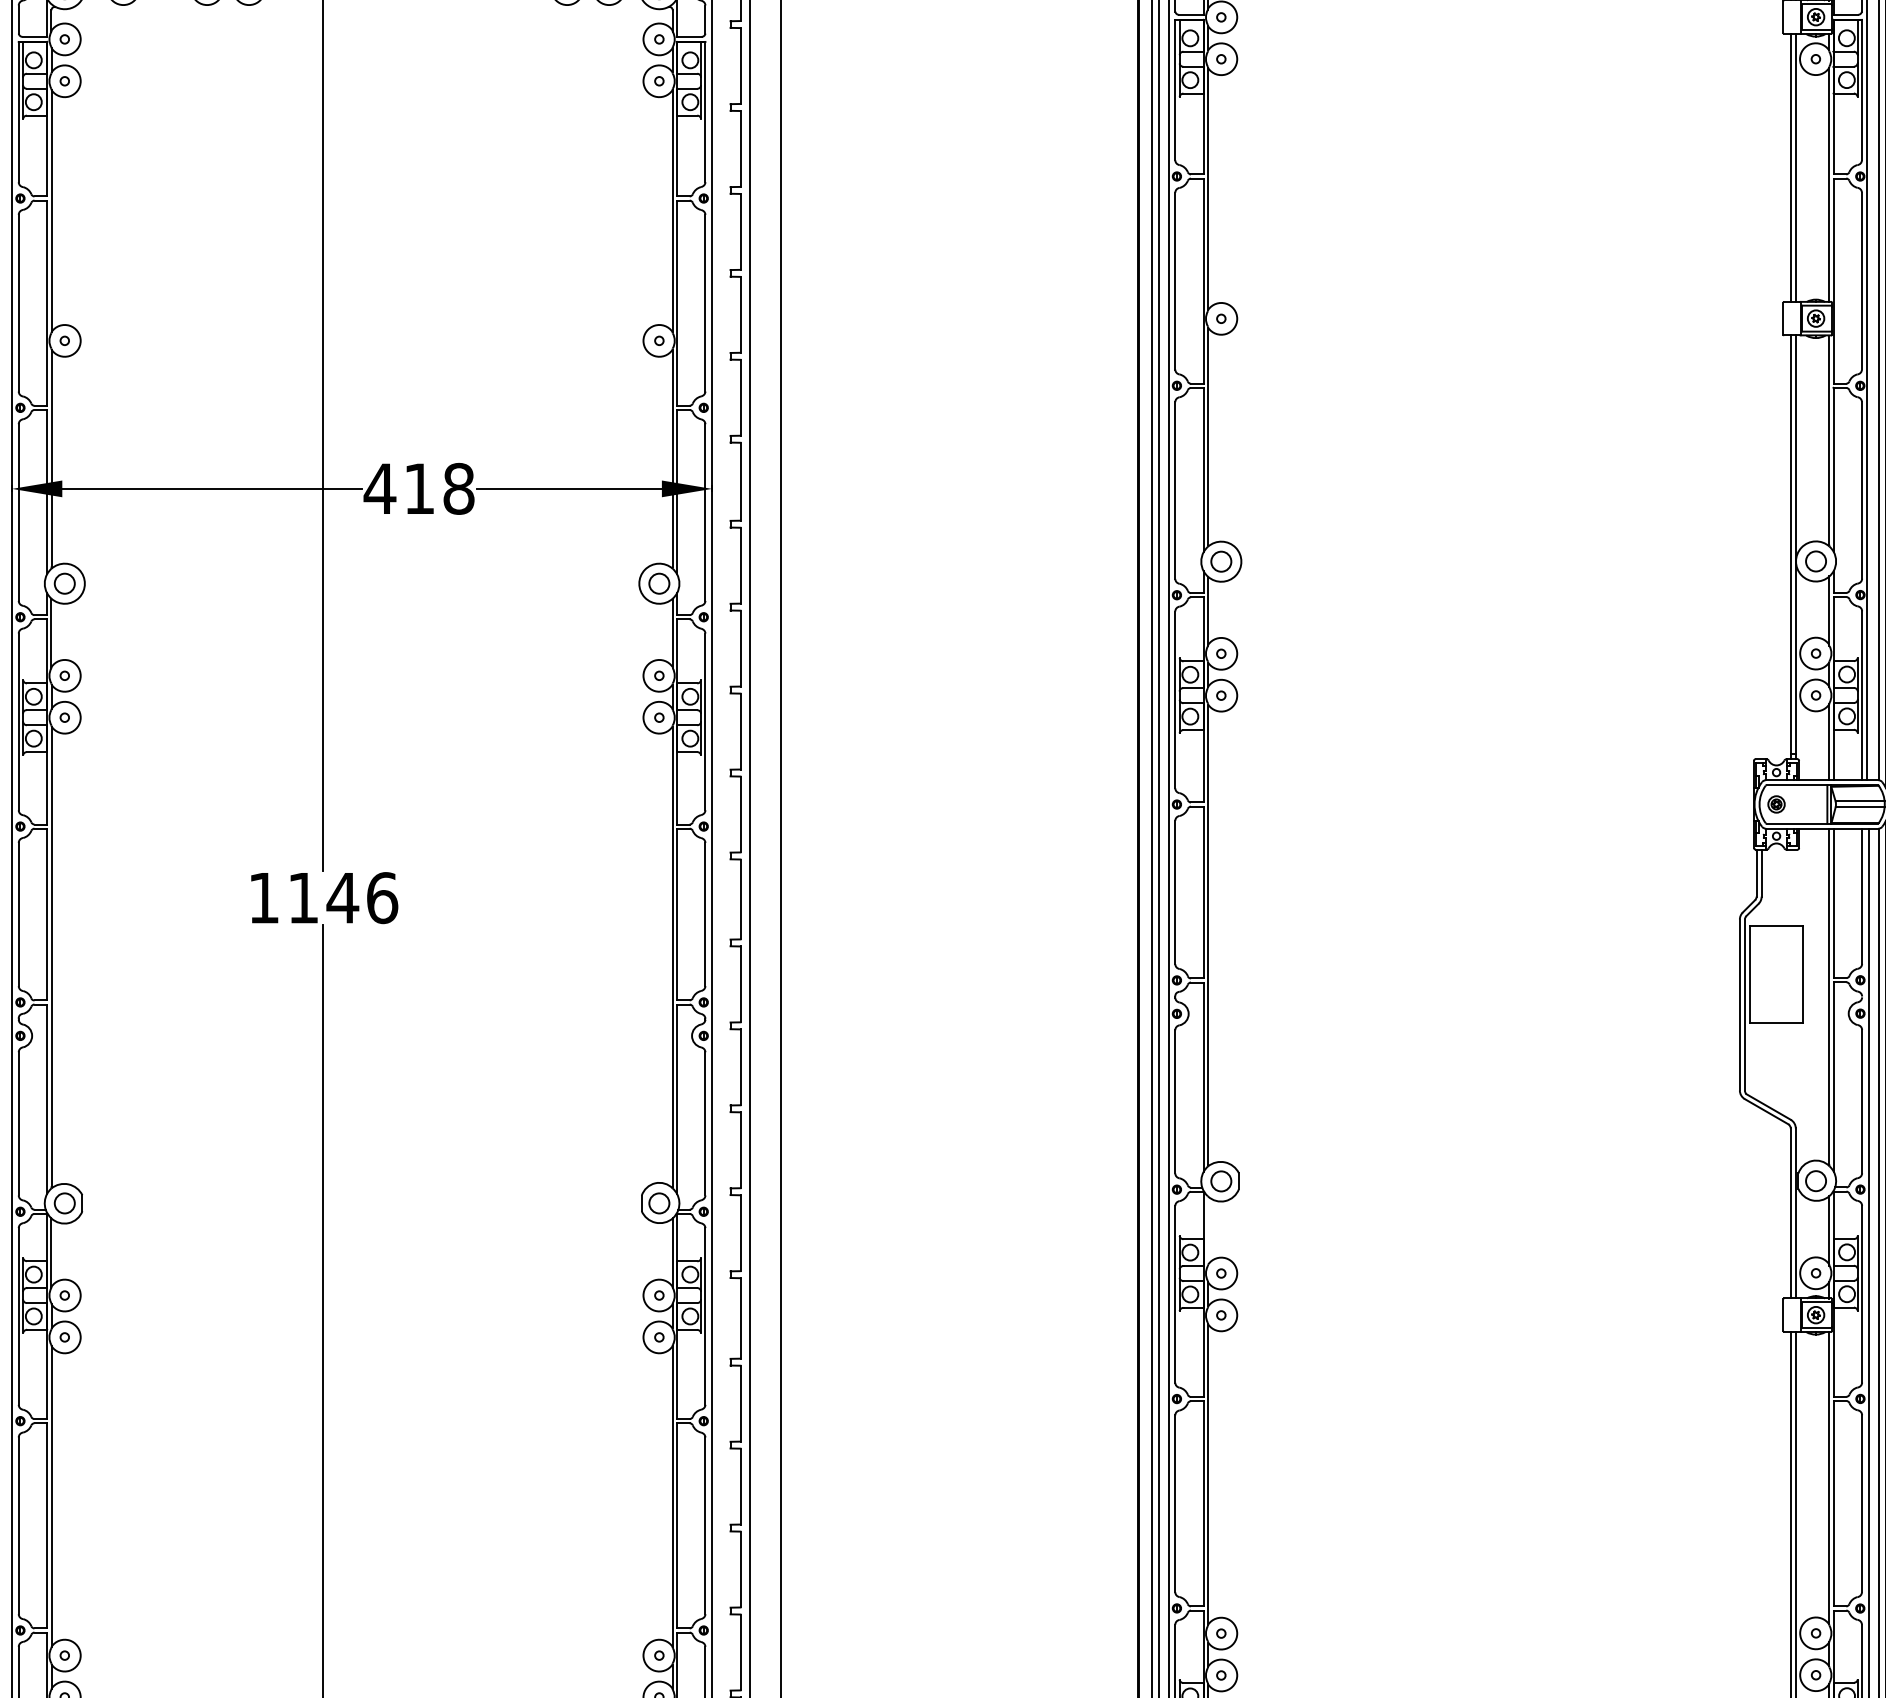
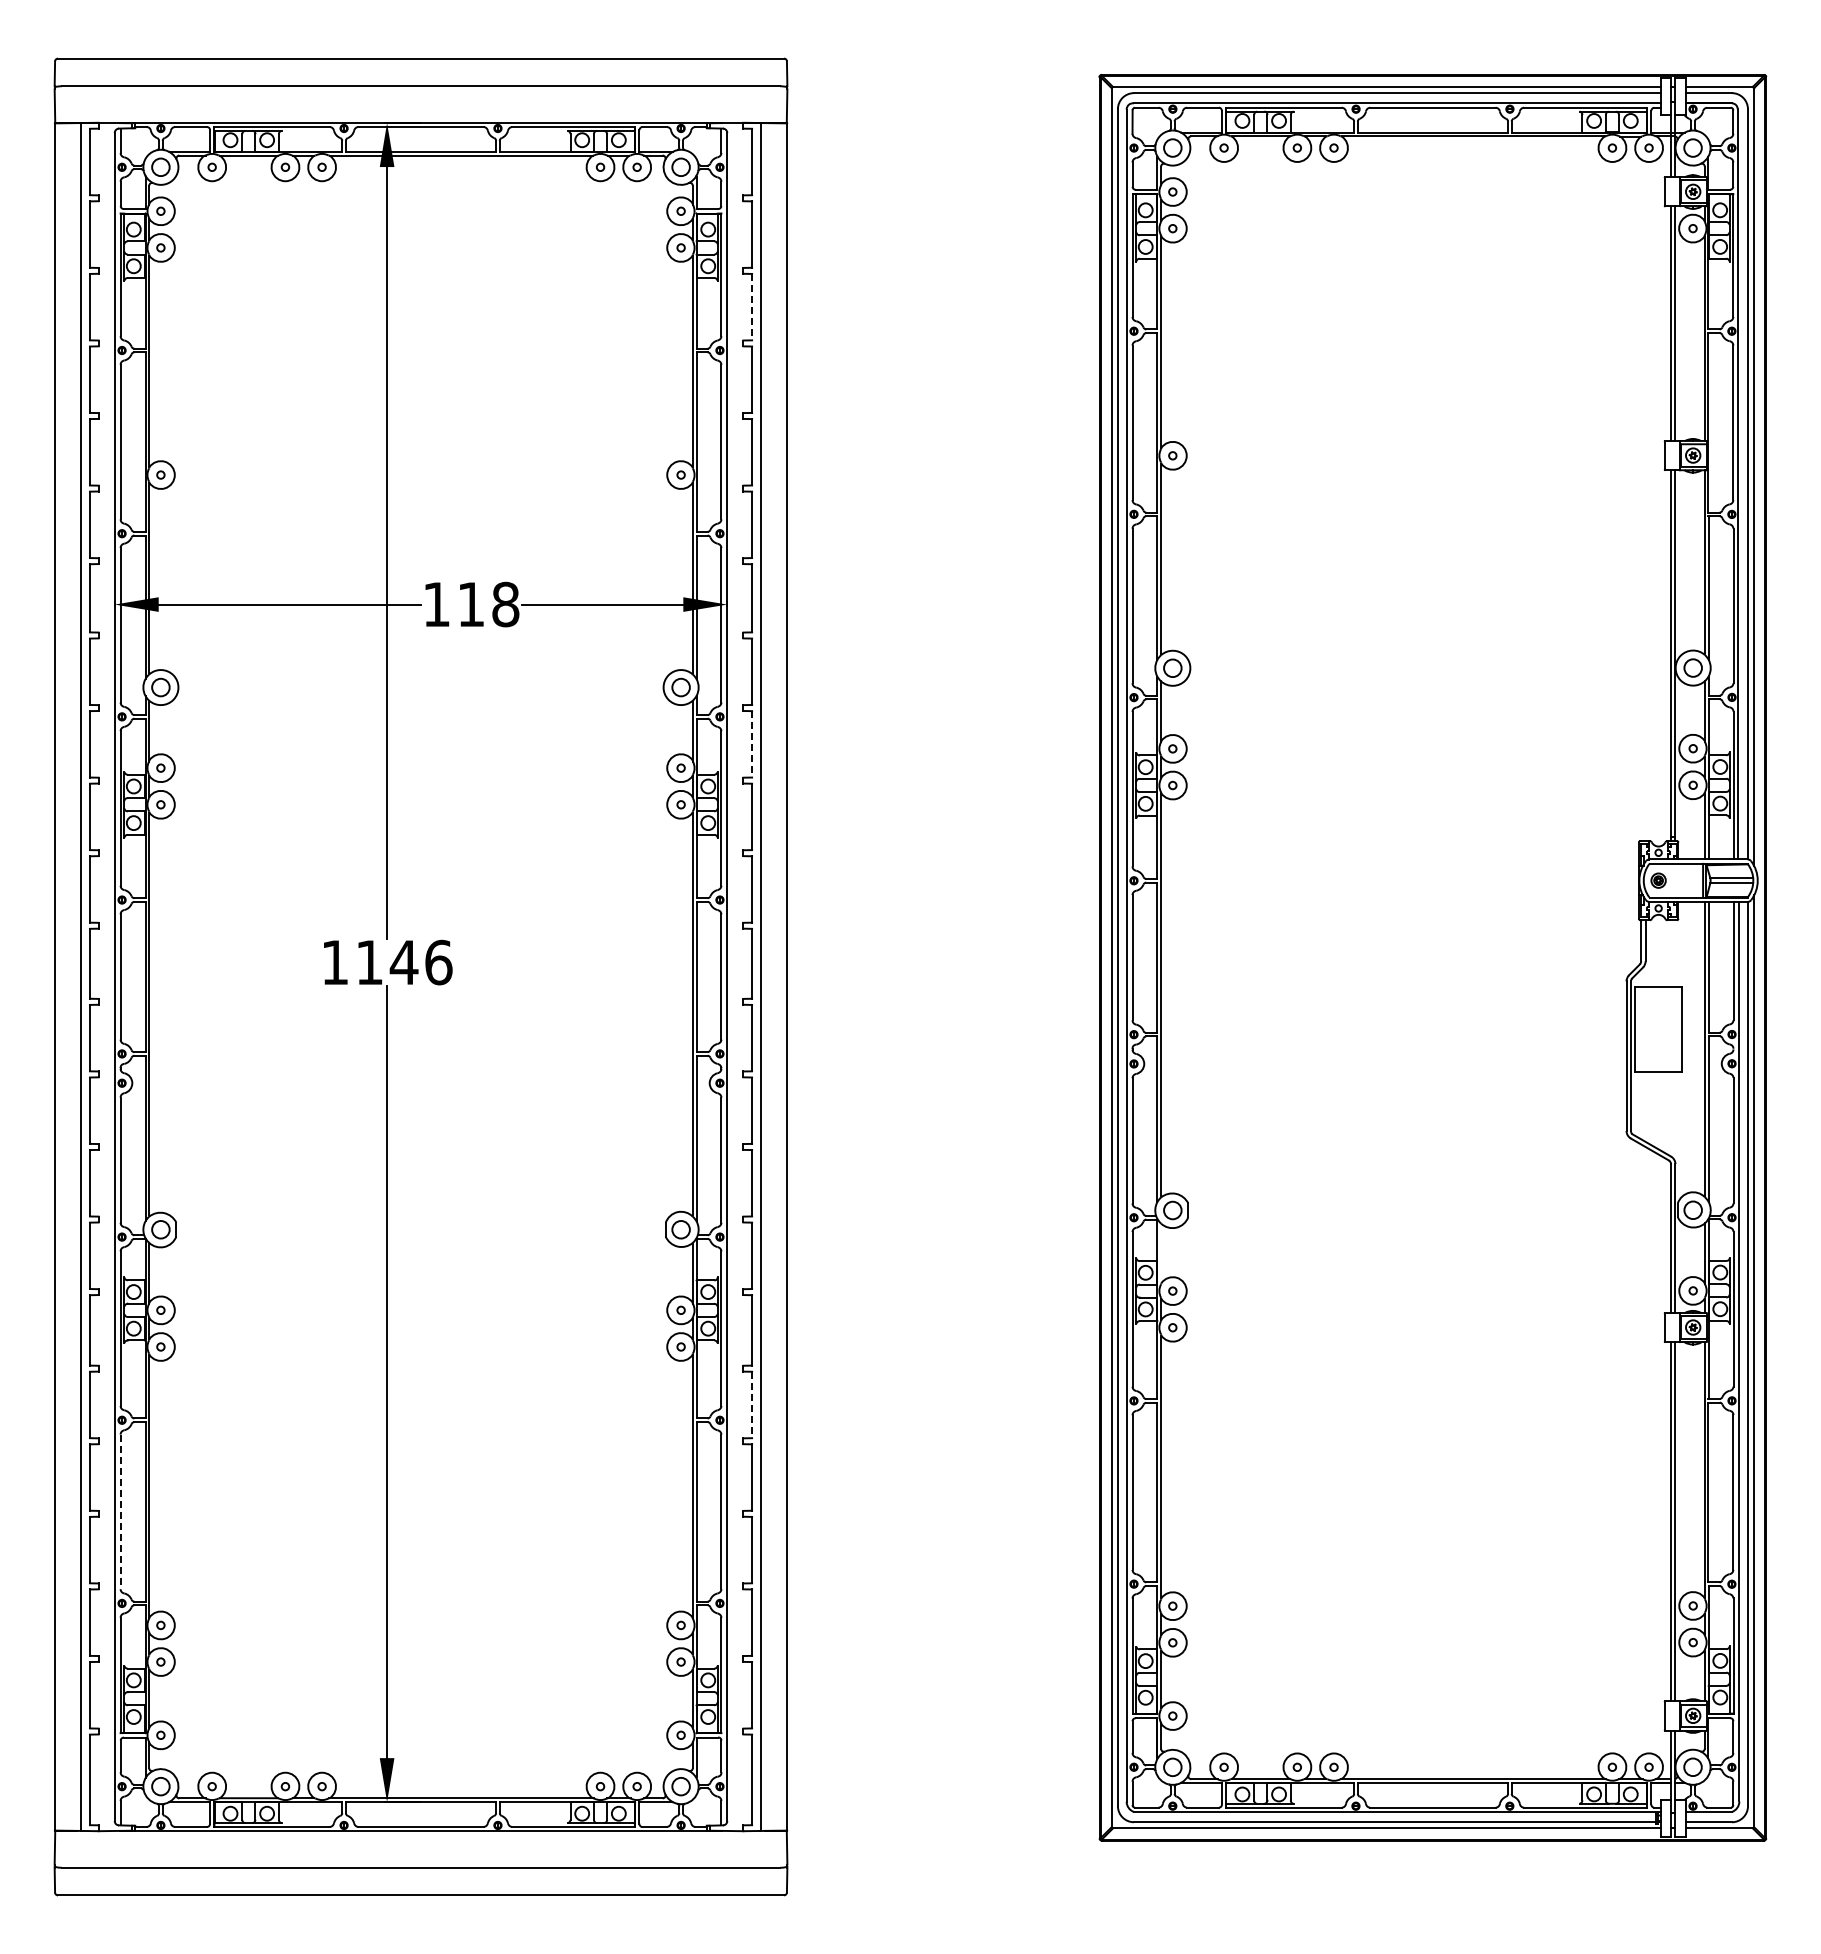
line: (740, 149) -> (752, 307), solid -> dashed
text: (379, 488) -> (436, 604), 418 -> 118
line: (740, 648) -> (752, 744), solid -> dashed
line: (740, 1404) -> (752, 1405), solid -> dashed
line: (18, 1526) -> (120, 1512), solid -> dashed

